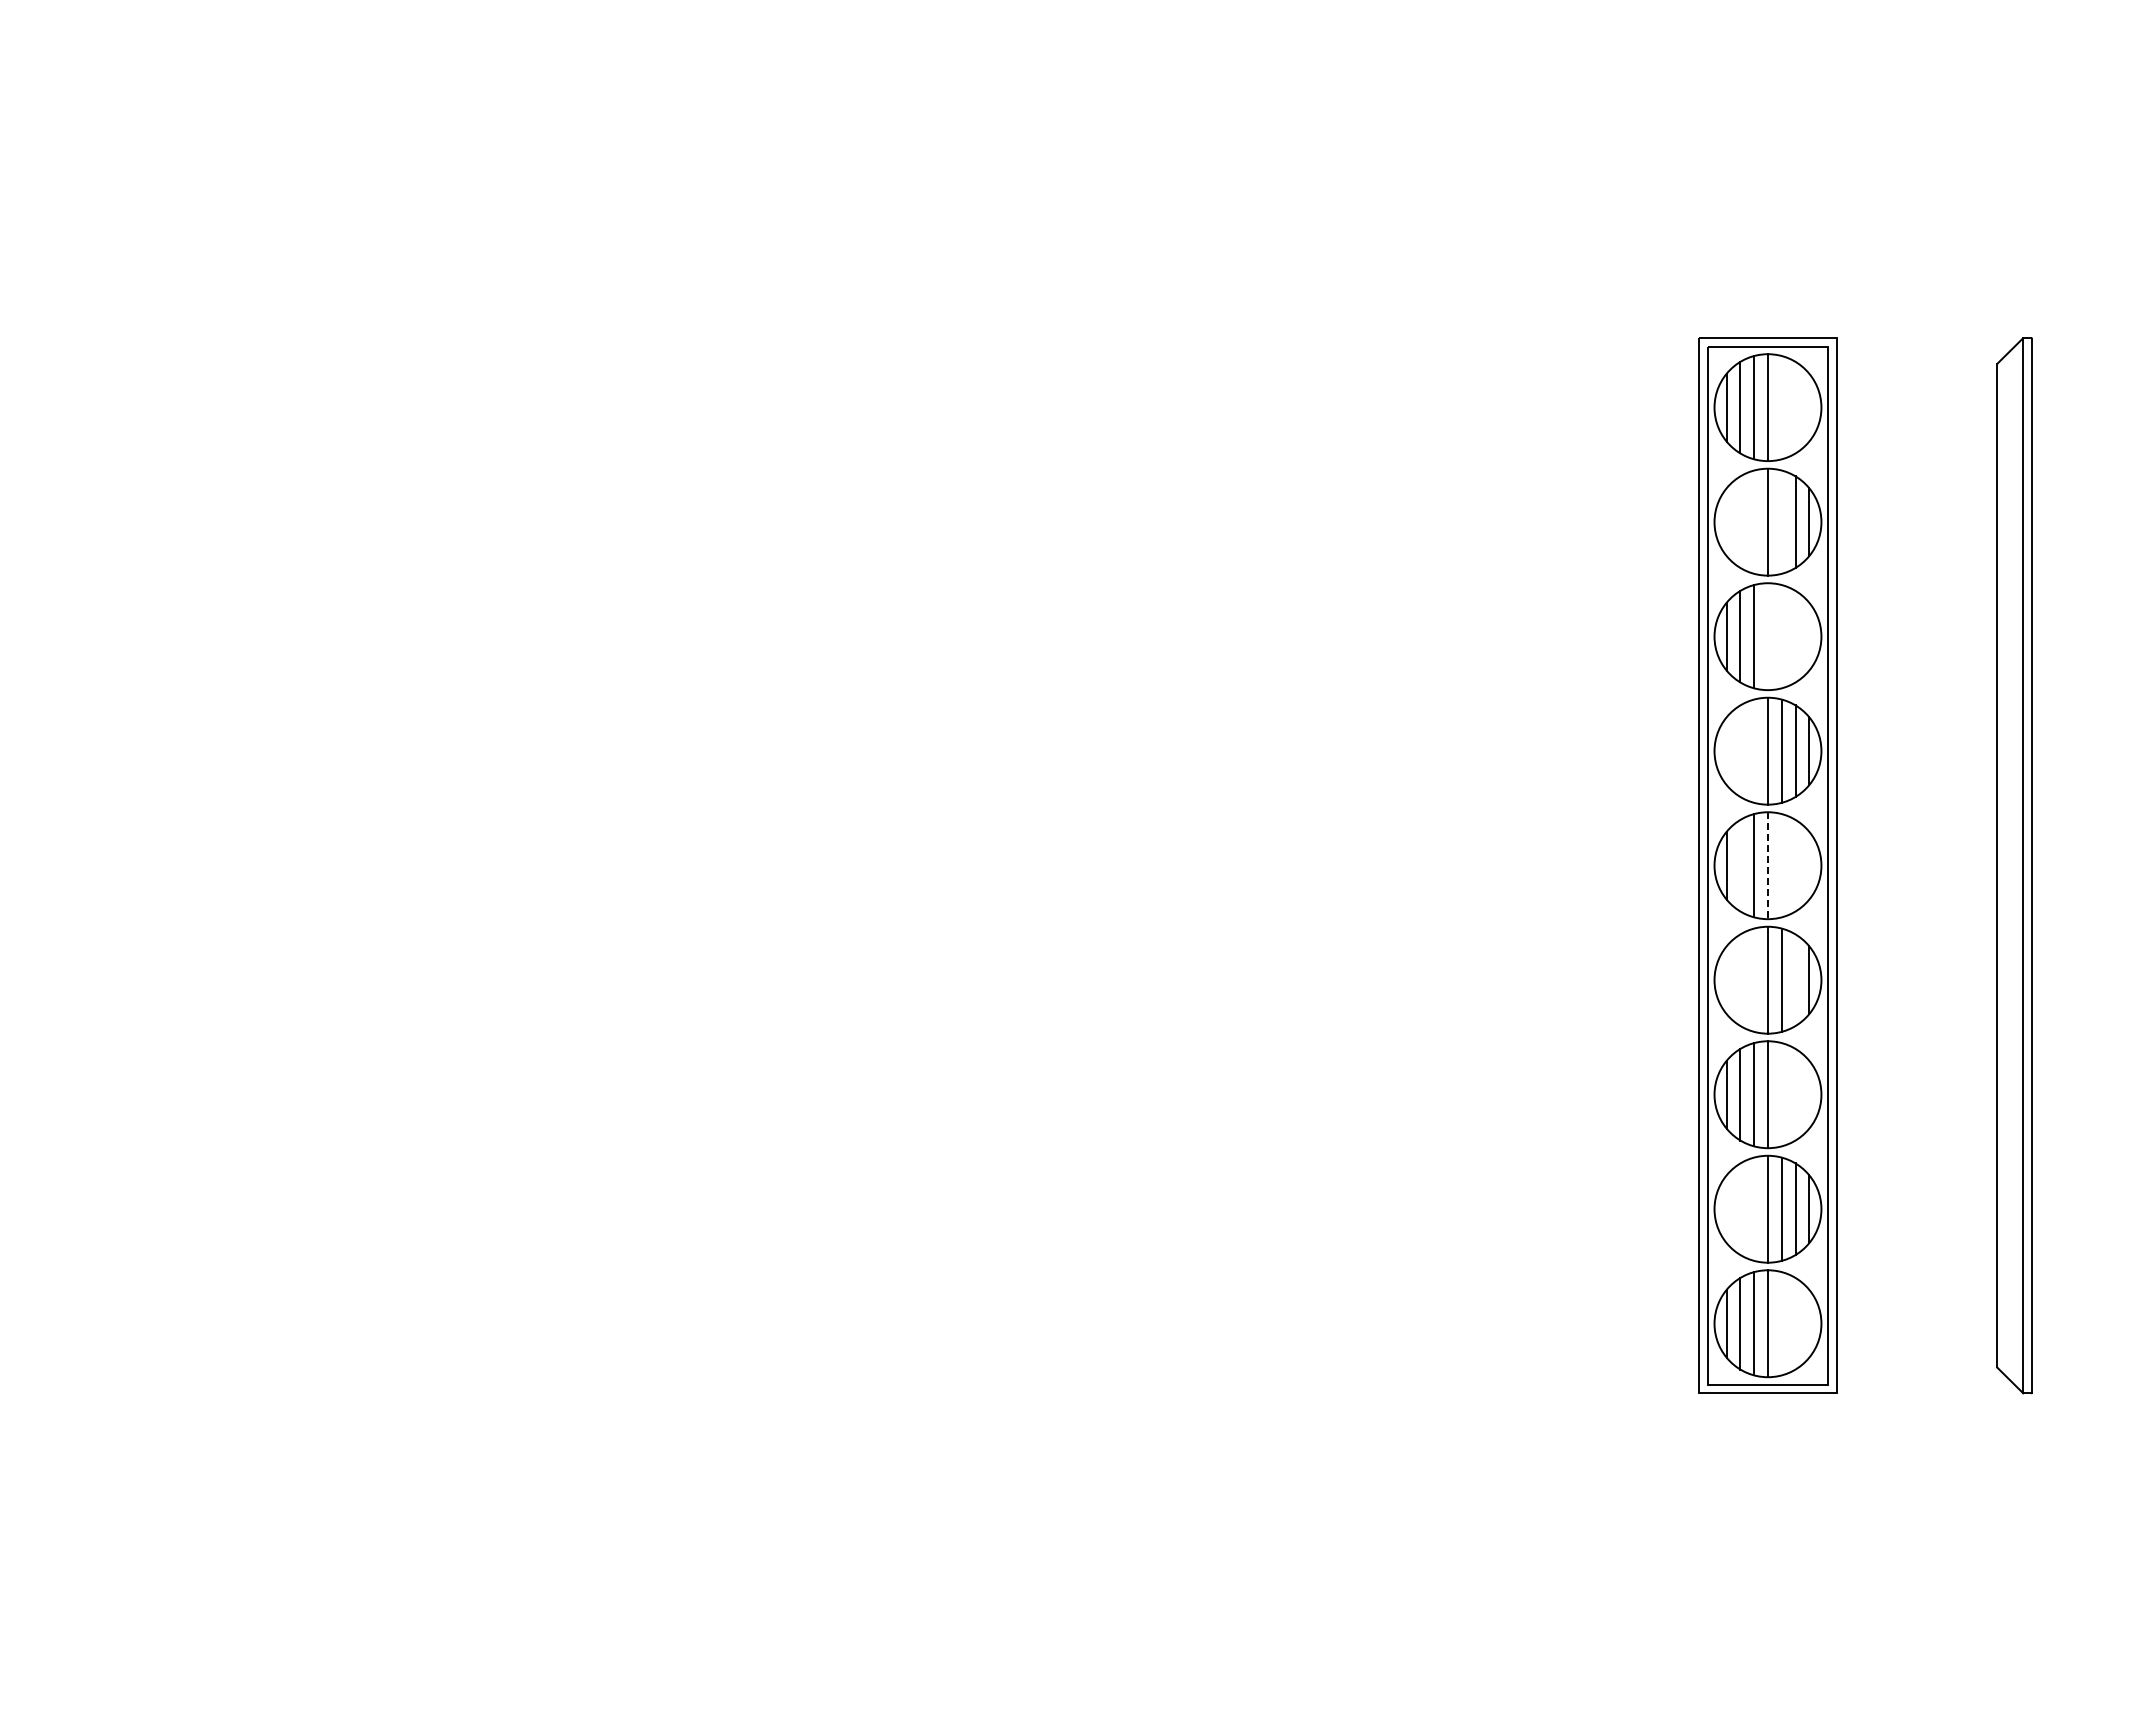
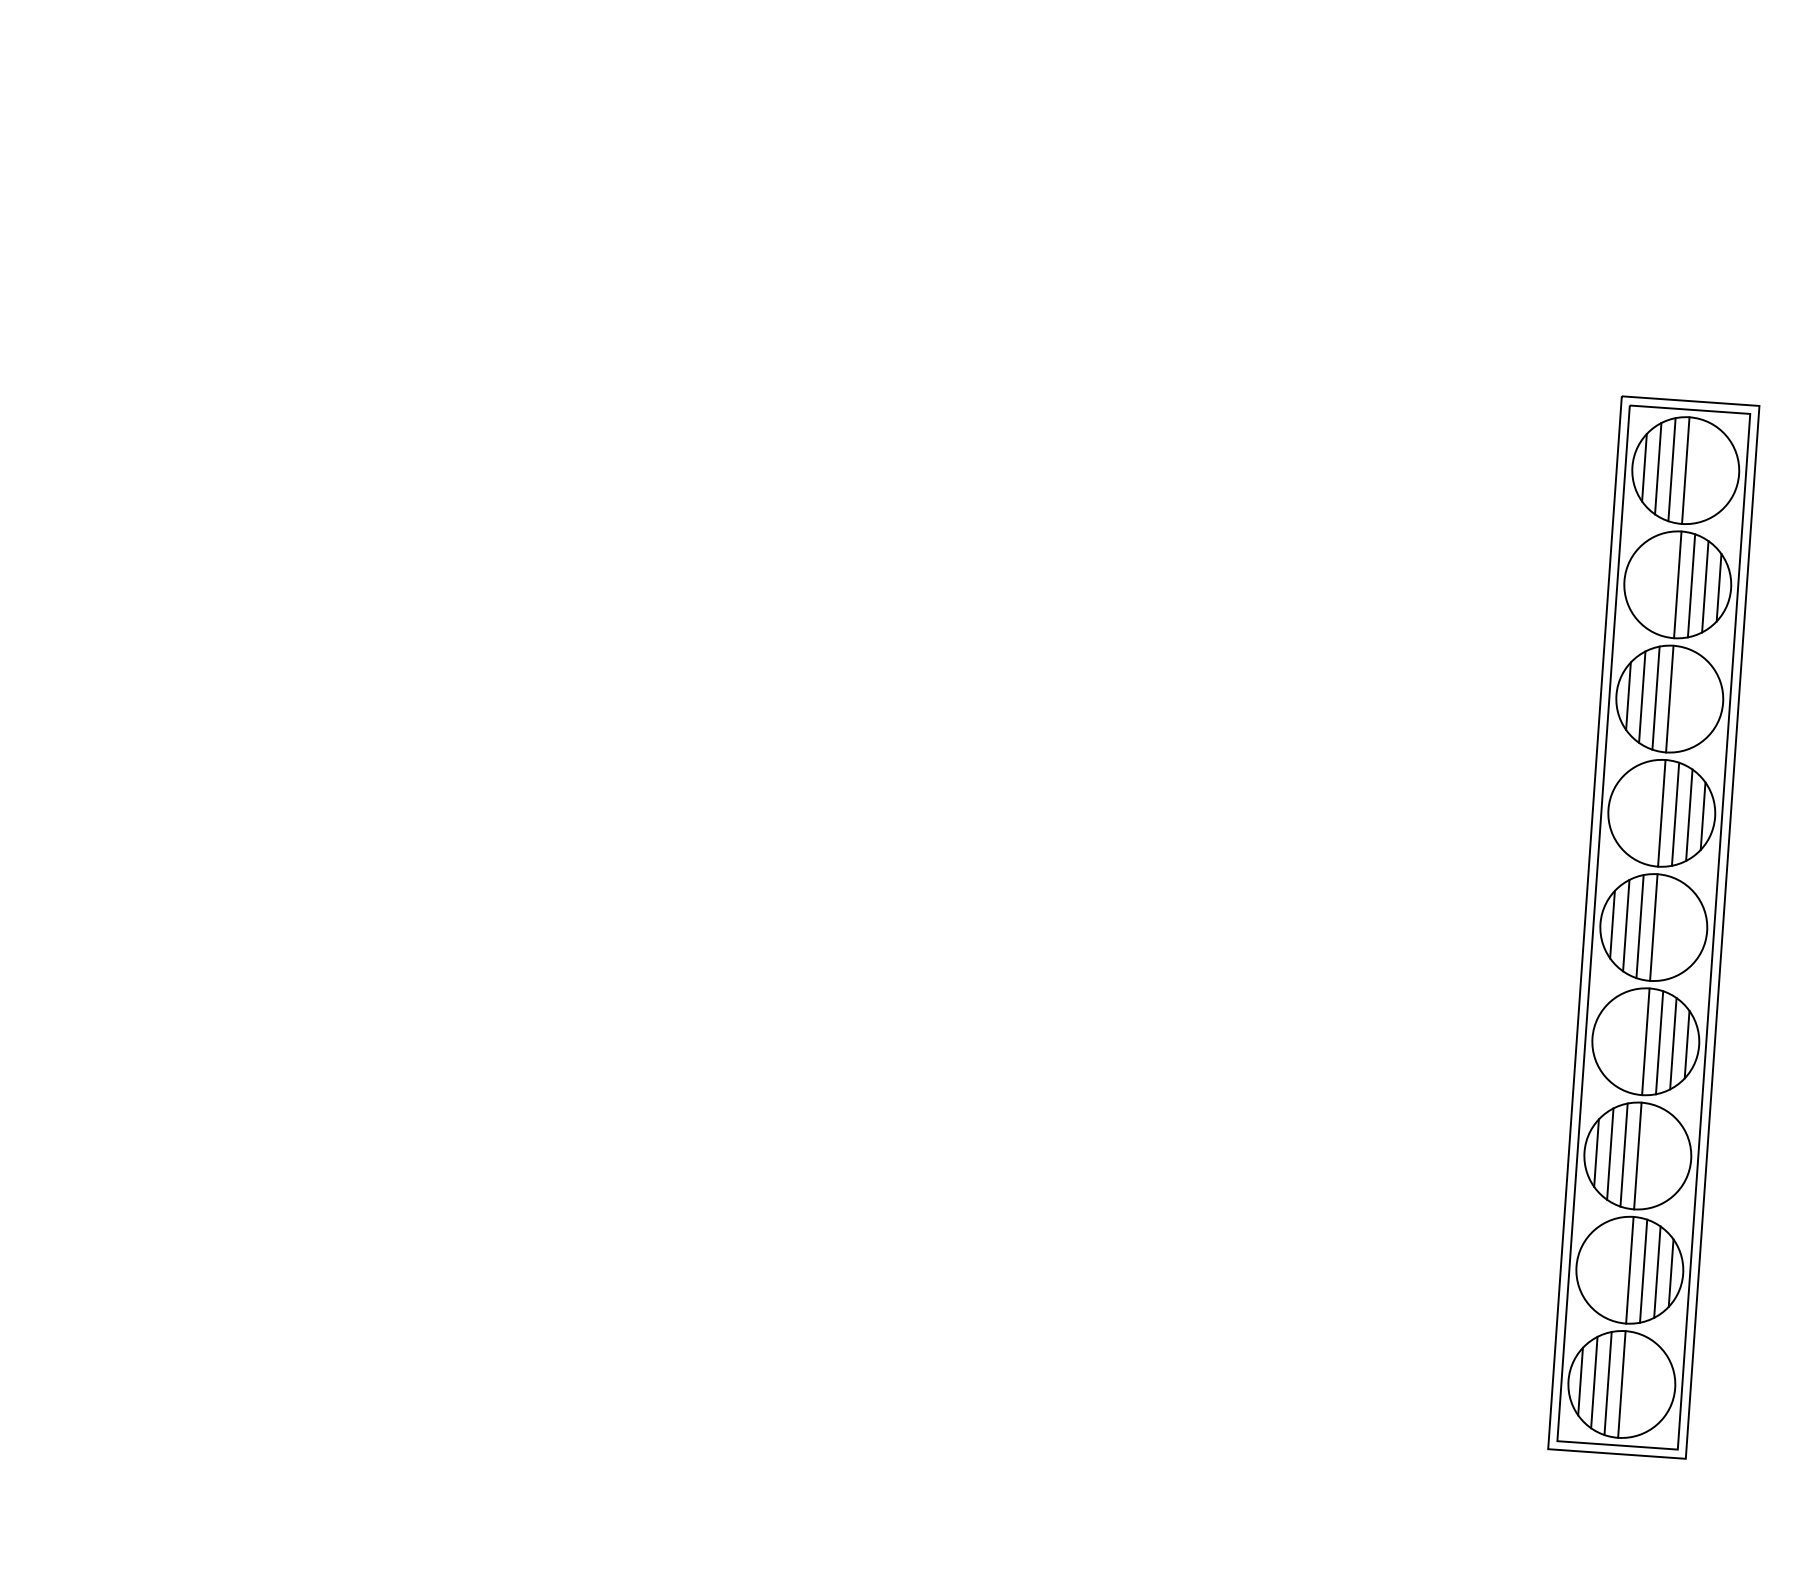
line: (1781, 521) -> (1691, 585), added
line: (1767, 636) -> (1669, 698), added
line: (1740, 865) -> (1626, 925), added
line: (1767, 866) -> (1653, 928), dashed -> solid
line: (1795, 980) -> (1673, 1043), added

